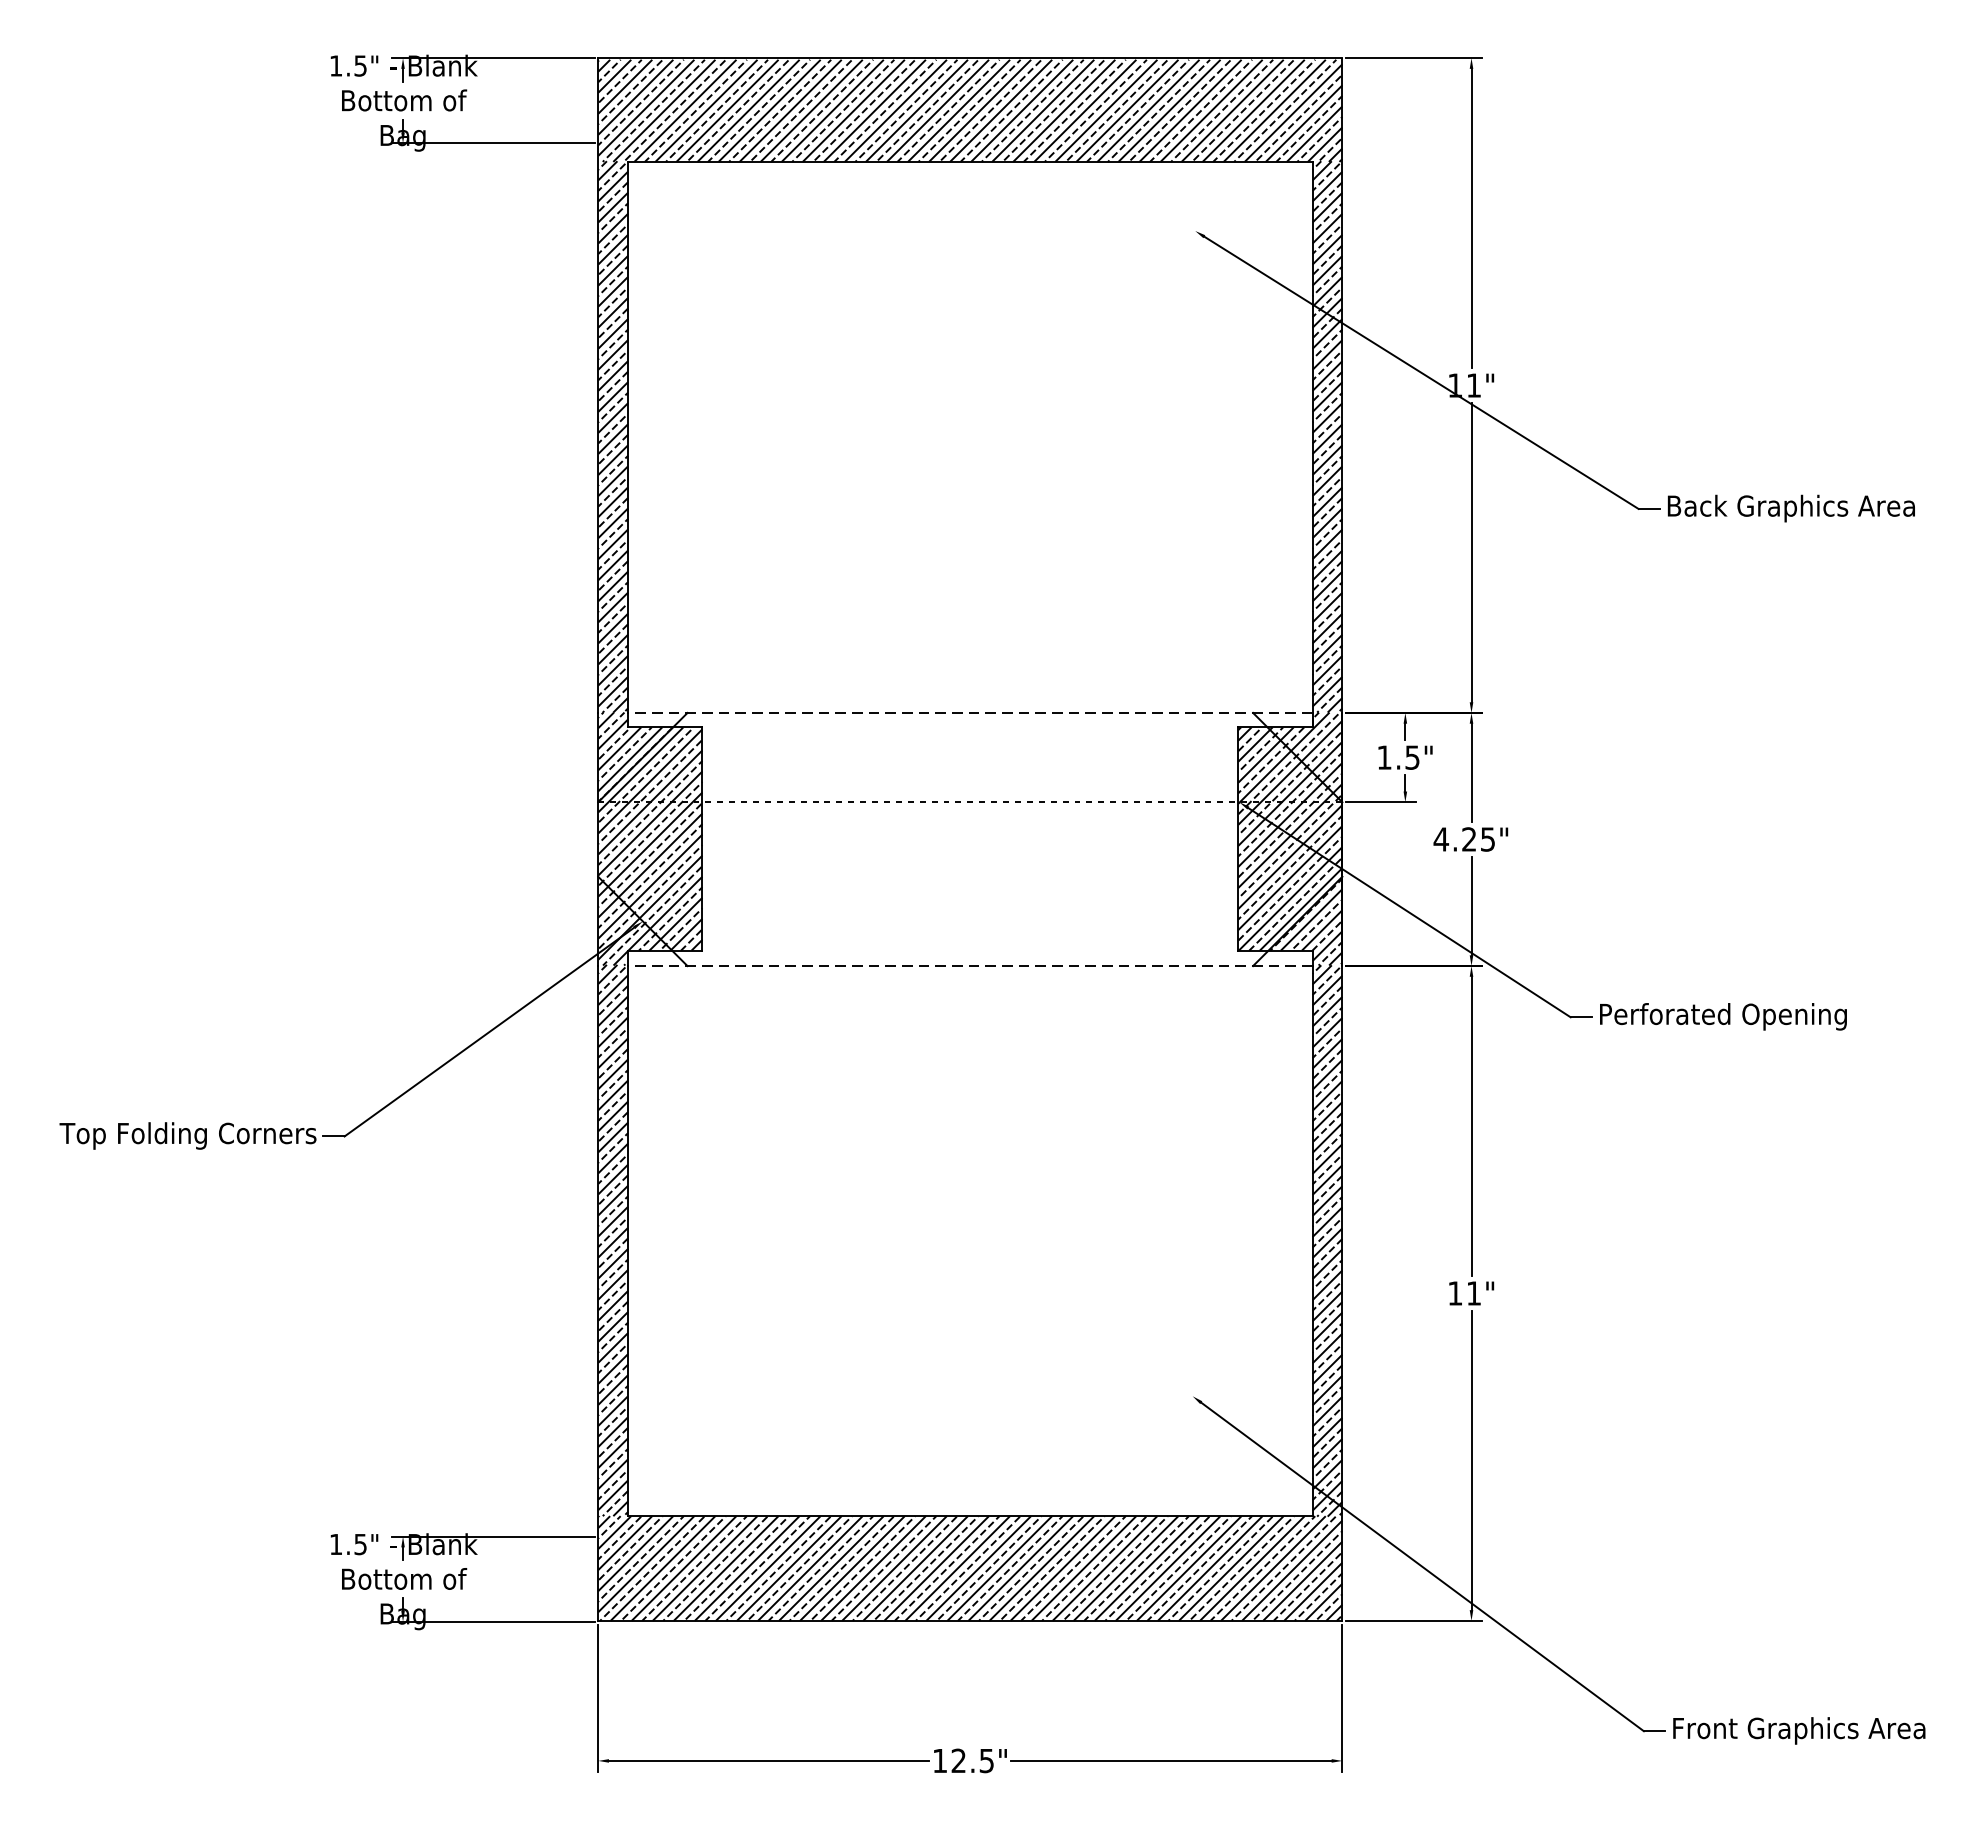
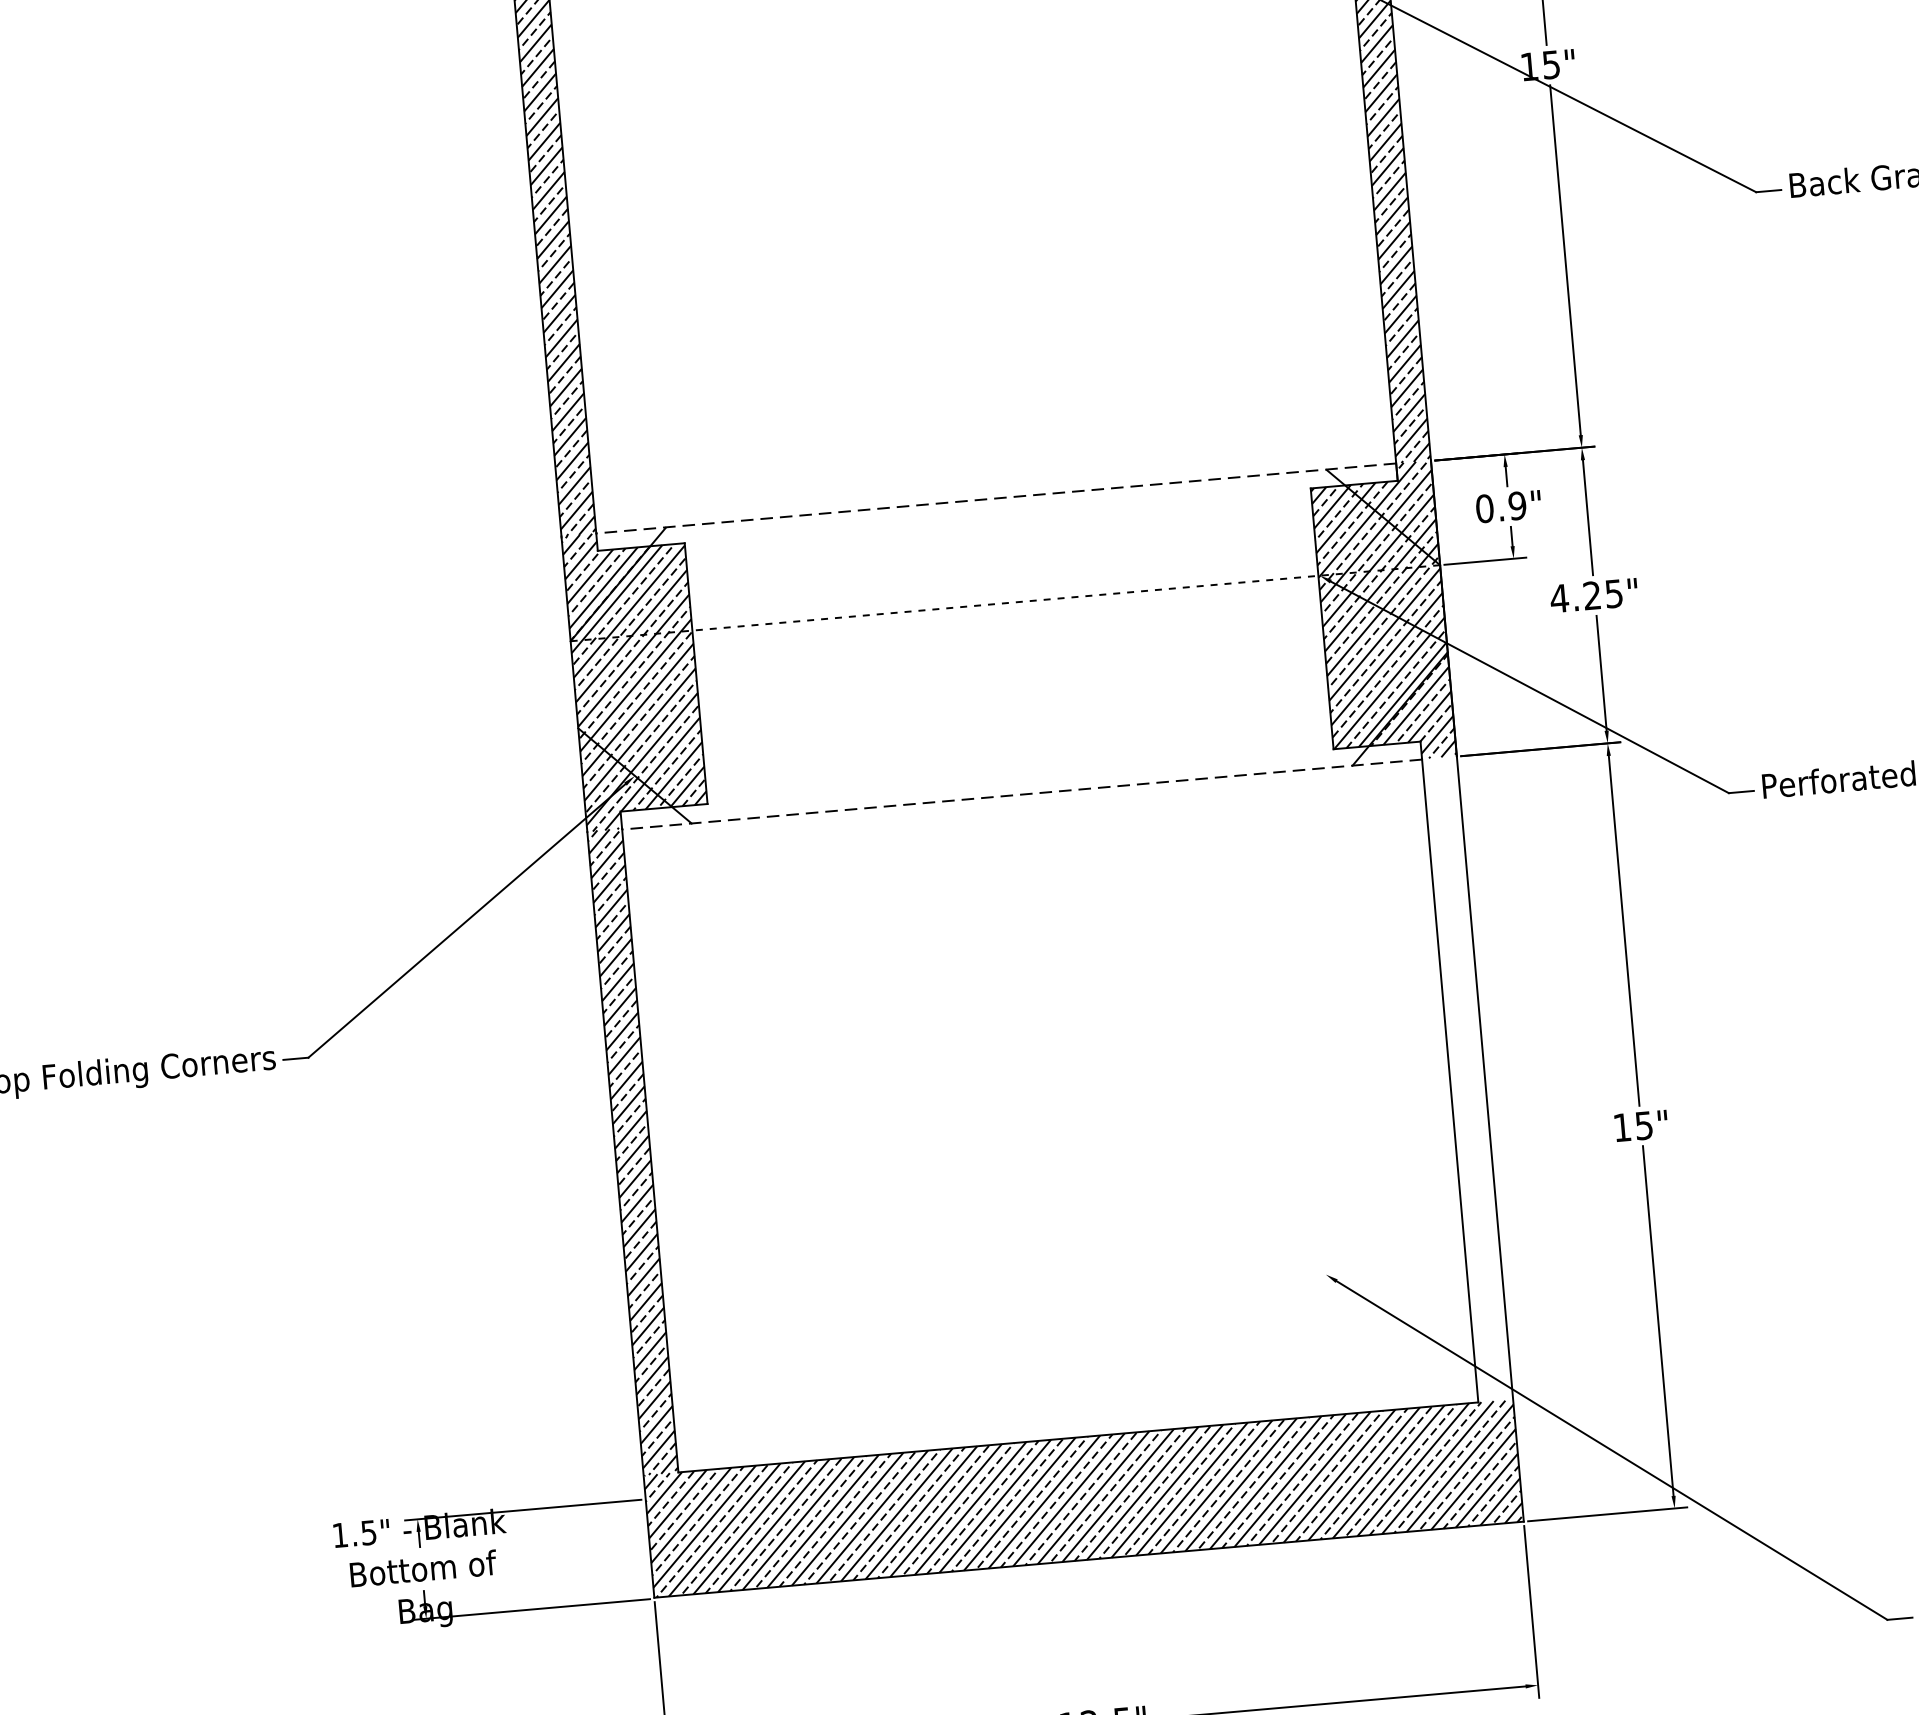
text: (1473, 385) -> (1550, 64), 11" -> 15"
text: (1398, 757) -> (1501, 507), 1.5" -> 0.9"
hatch: (1327, 1240) -> (1467, 1078), removed
text: (1473, 1293) -> (1643, 1125), 11" -> 15"

